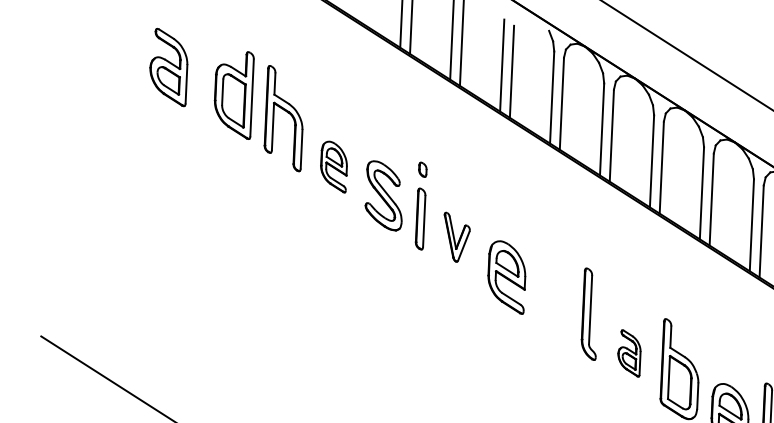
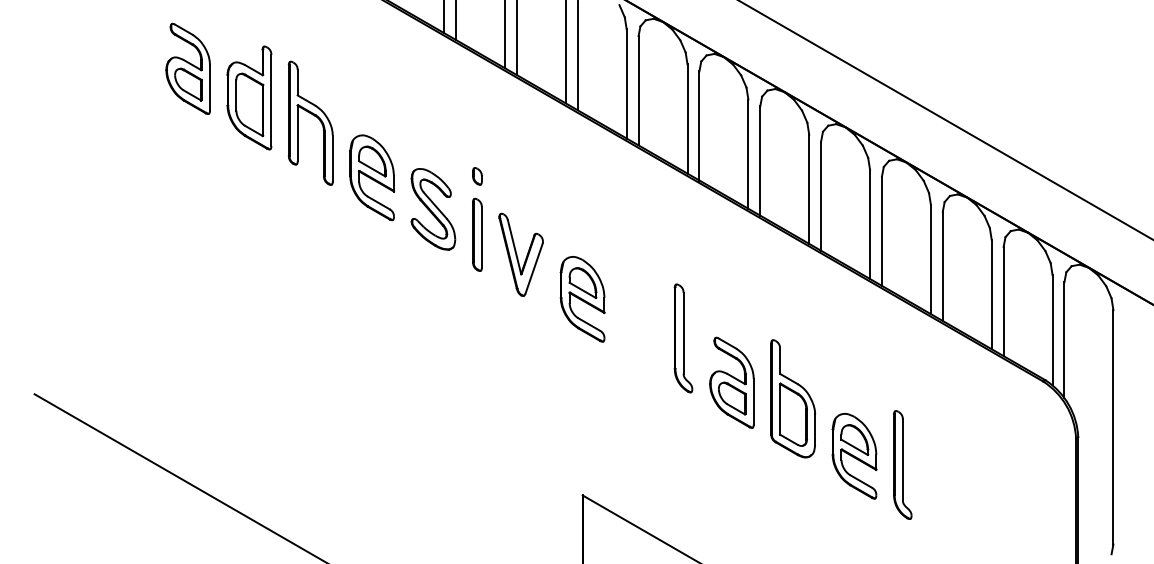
part: (168, 67) -> (187, 68), moved
part: (333, 166) -> (371, 177), size x1.43
part: (456, 237) -> (520, 254), size x1.43
part: (629, 353) -> (731, 382), size x1.67

